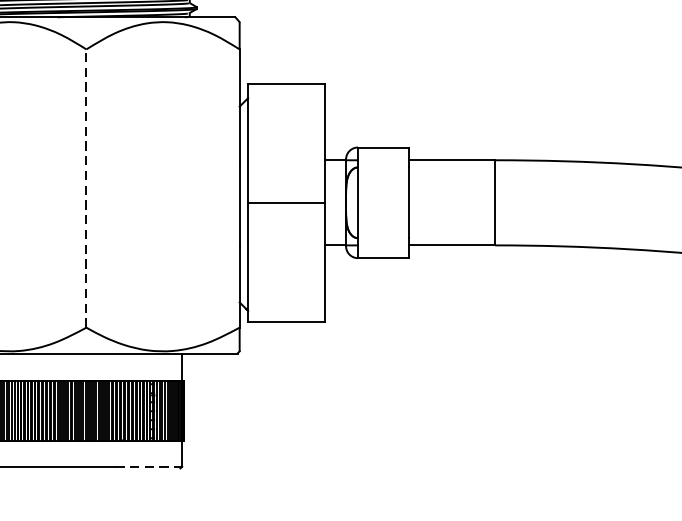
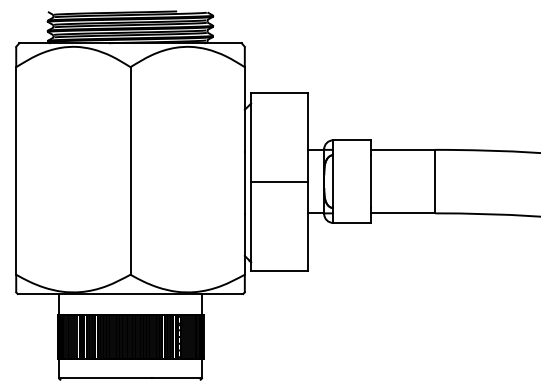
line: (86, 187) -> (130, 170), dashed -> solid
line: (148, 466) -> (176, 378), dashed -> solid

